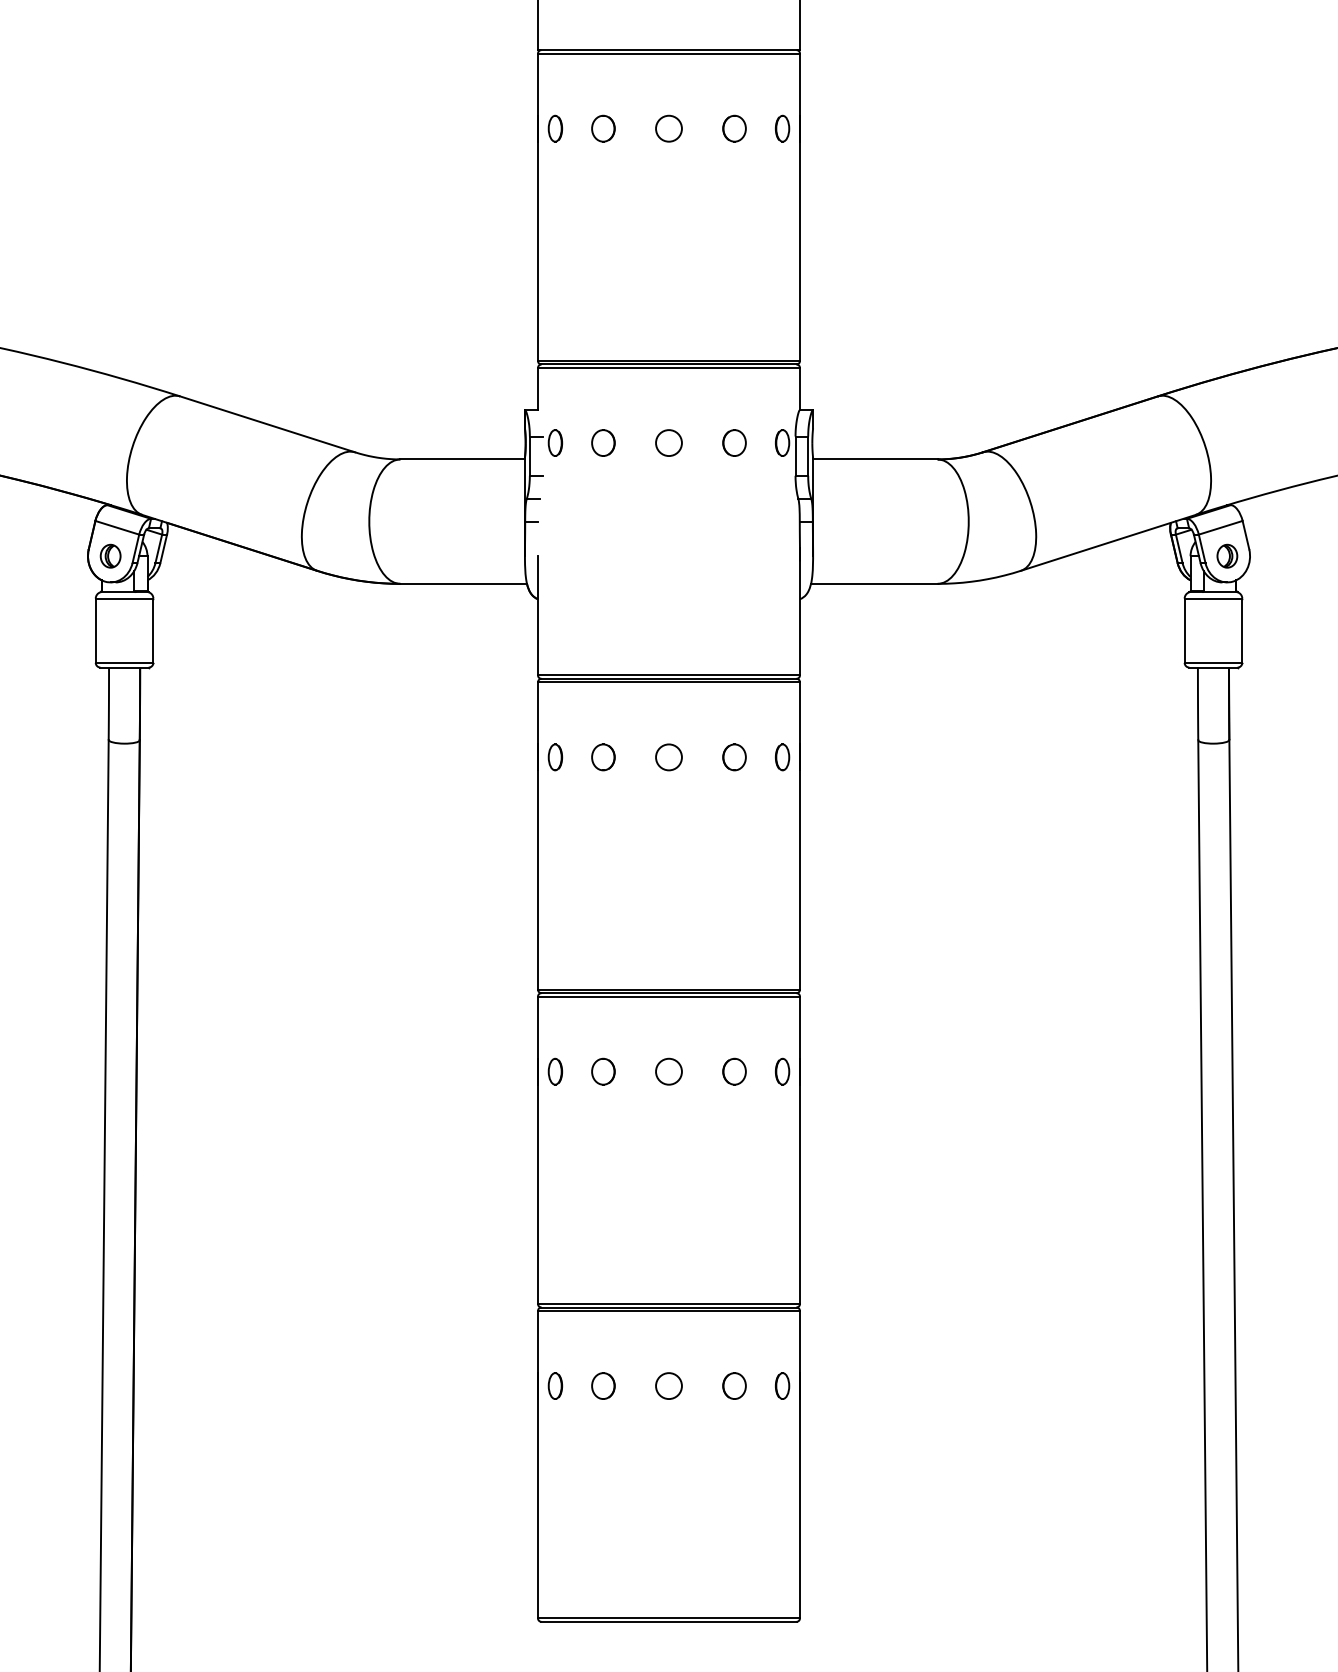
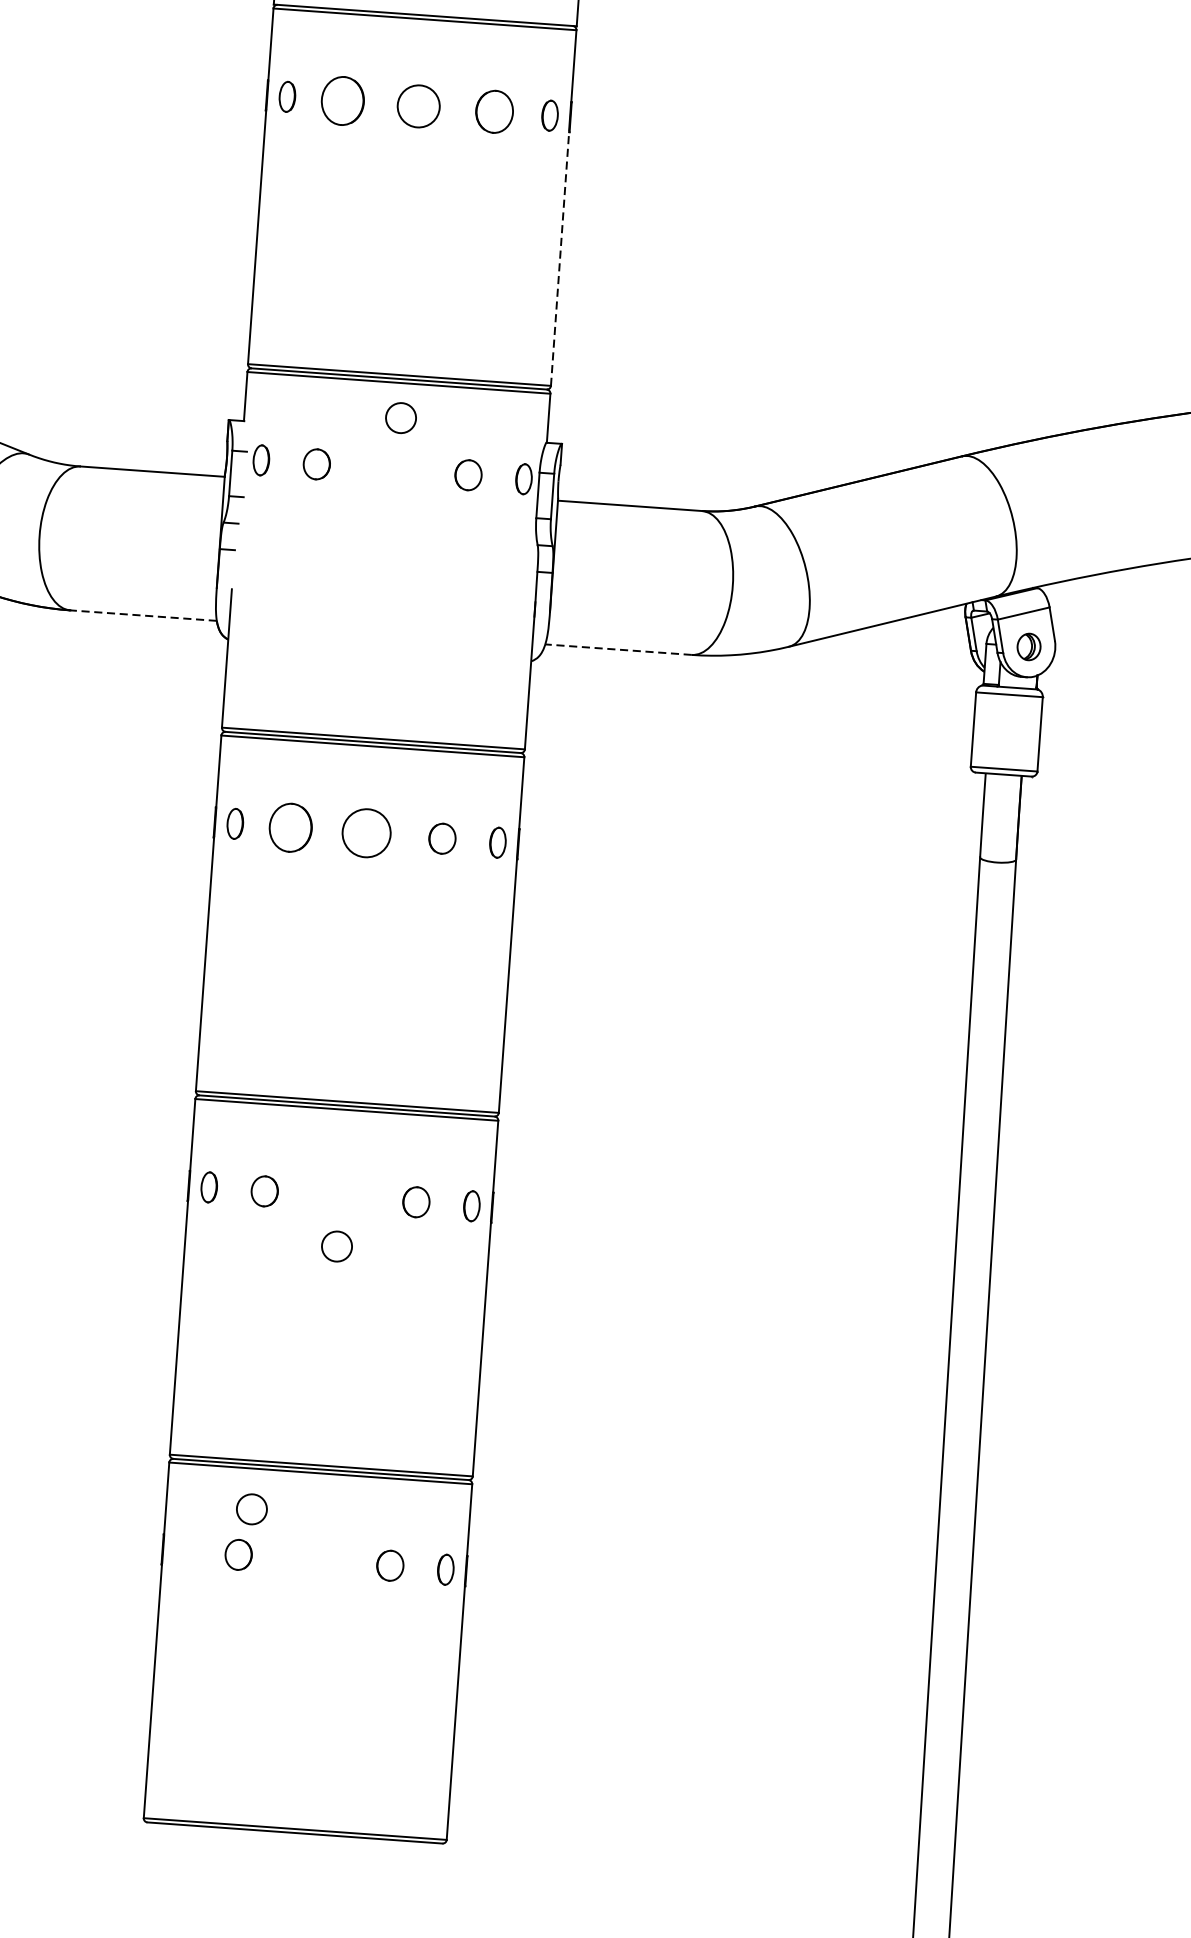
part: (603, 128) -> (343, 100), size x1.6
circle: (668, 128) -> (418, 106), size x1.4
part: (734, 128) -> (494, 111), size x1.4
line: (799, 251) -> (559, 259), solid -> dashed
circle: (668, 442) -> (400, 417), moved
line: (463, 583) -> (143, 615), solid -> dashed
line: (873, 583) -> (617, 649), solid -> dashed
part: (603, 757) -> (290, 828), size x1.6
circle: (668, 757) -> (366, 833), size x1.6
circle: (668, 1071) -> (336, 1246), moved
part: (555, 1385) -> (183, 1550), removed
circle: (668, 1385) -> (251, 1508), moved

